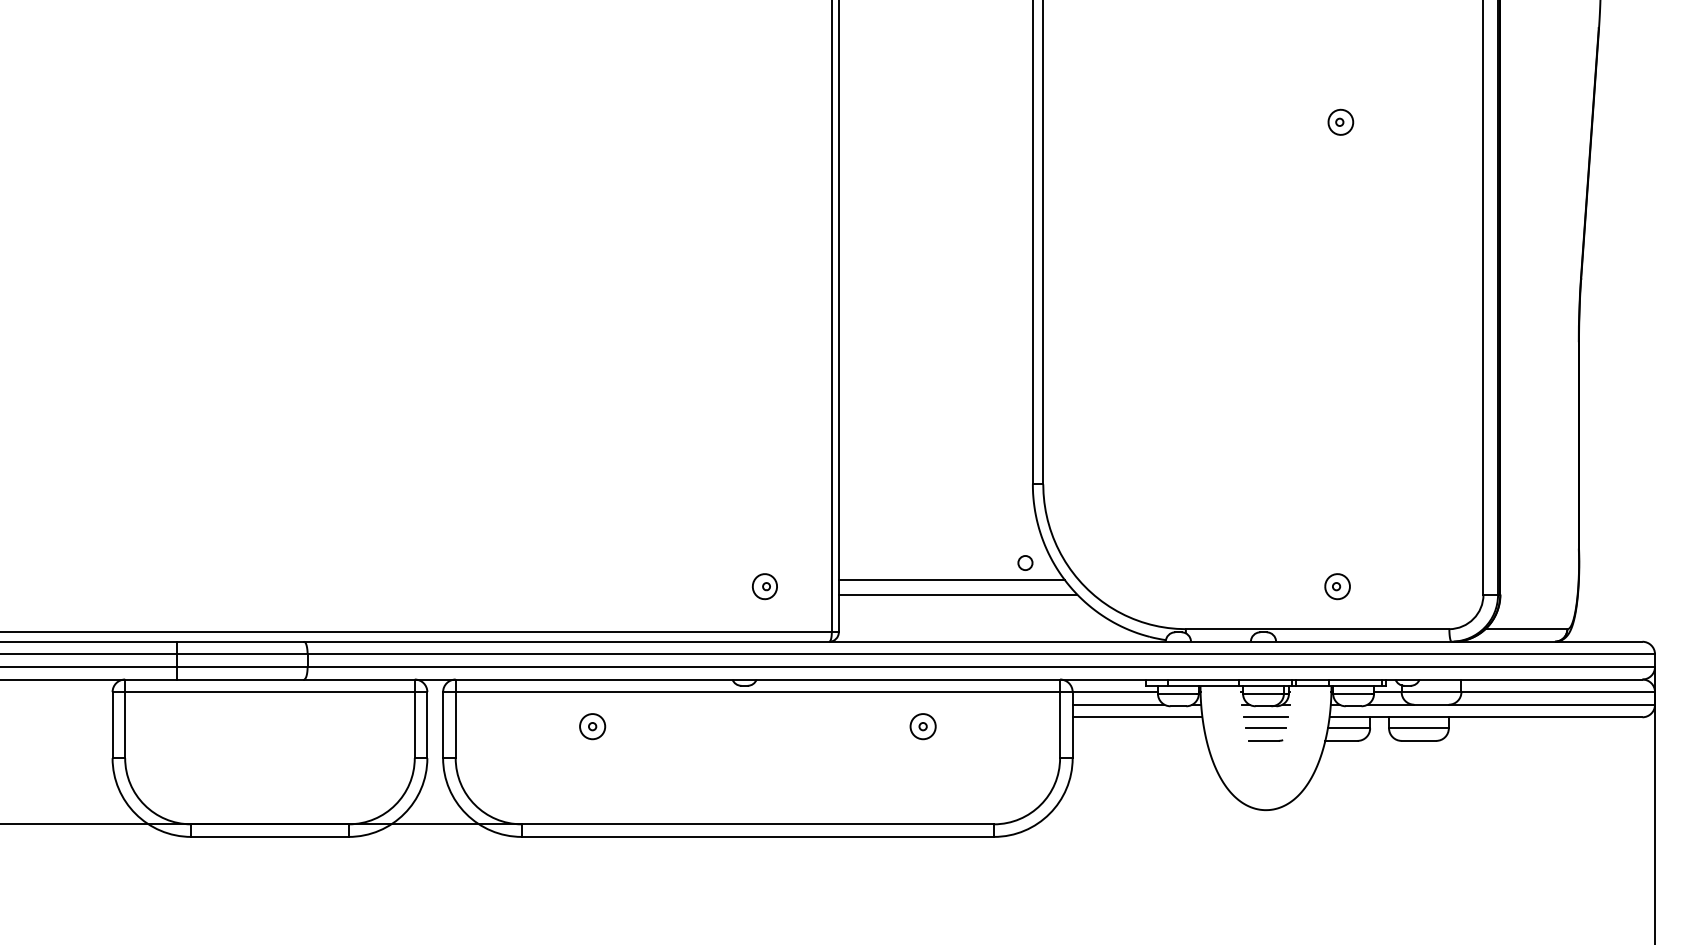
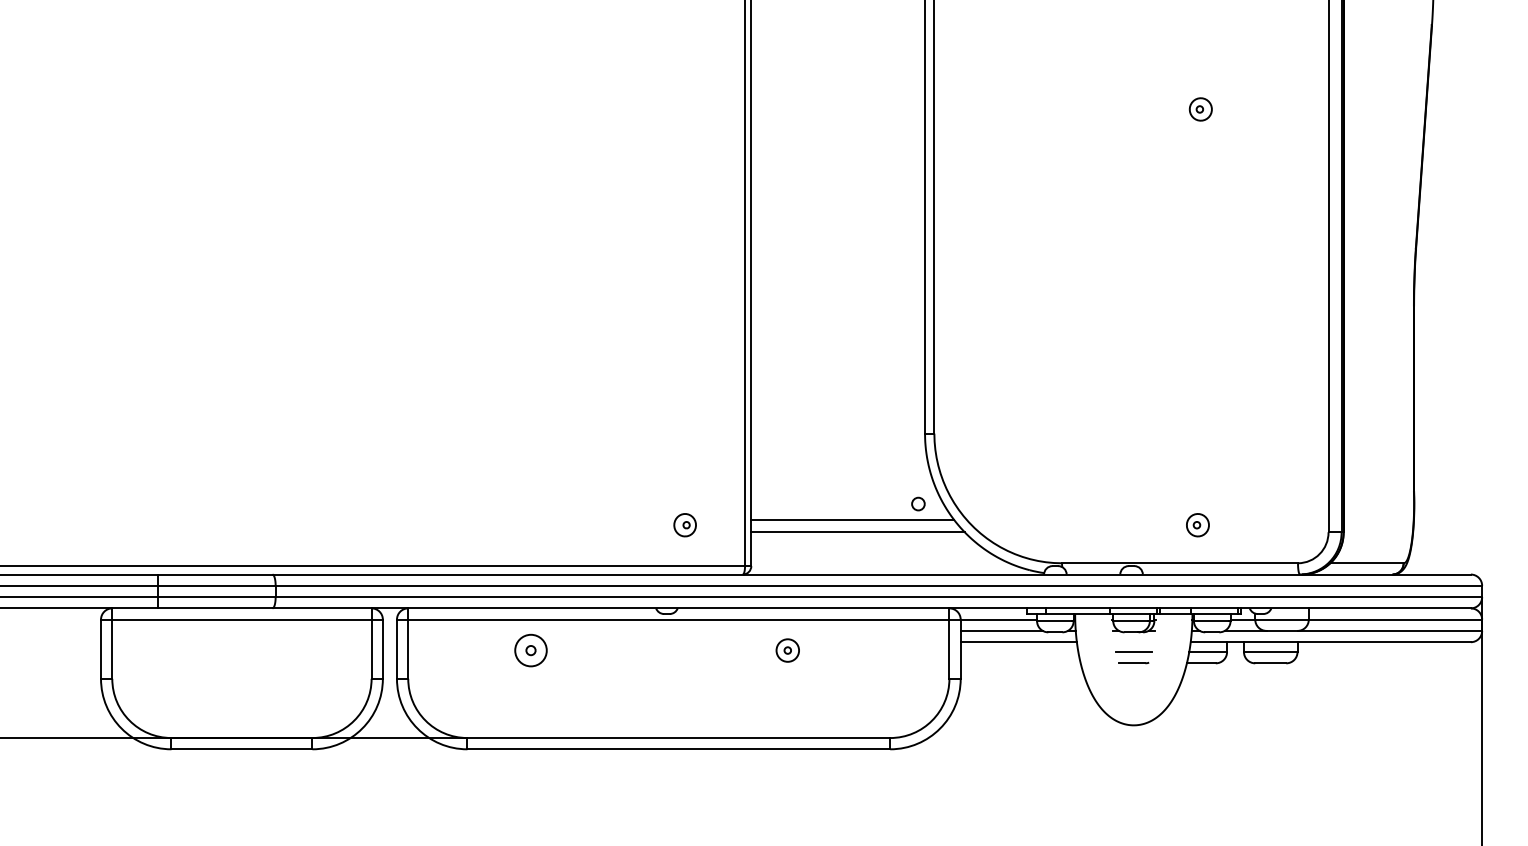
line: (1265, 716) -> (1133, 641), removed
part: (592, 726) -> (530, 650), size x1.4
part: (922, 726) -> (787, 650), moved

